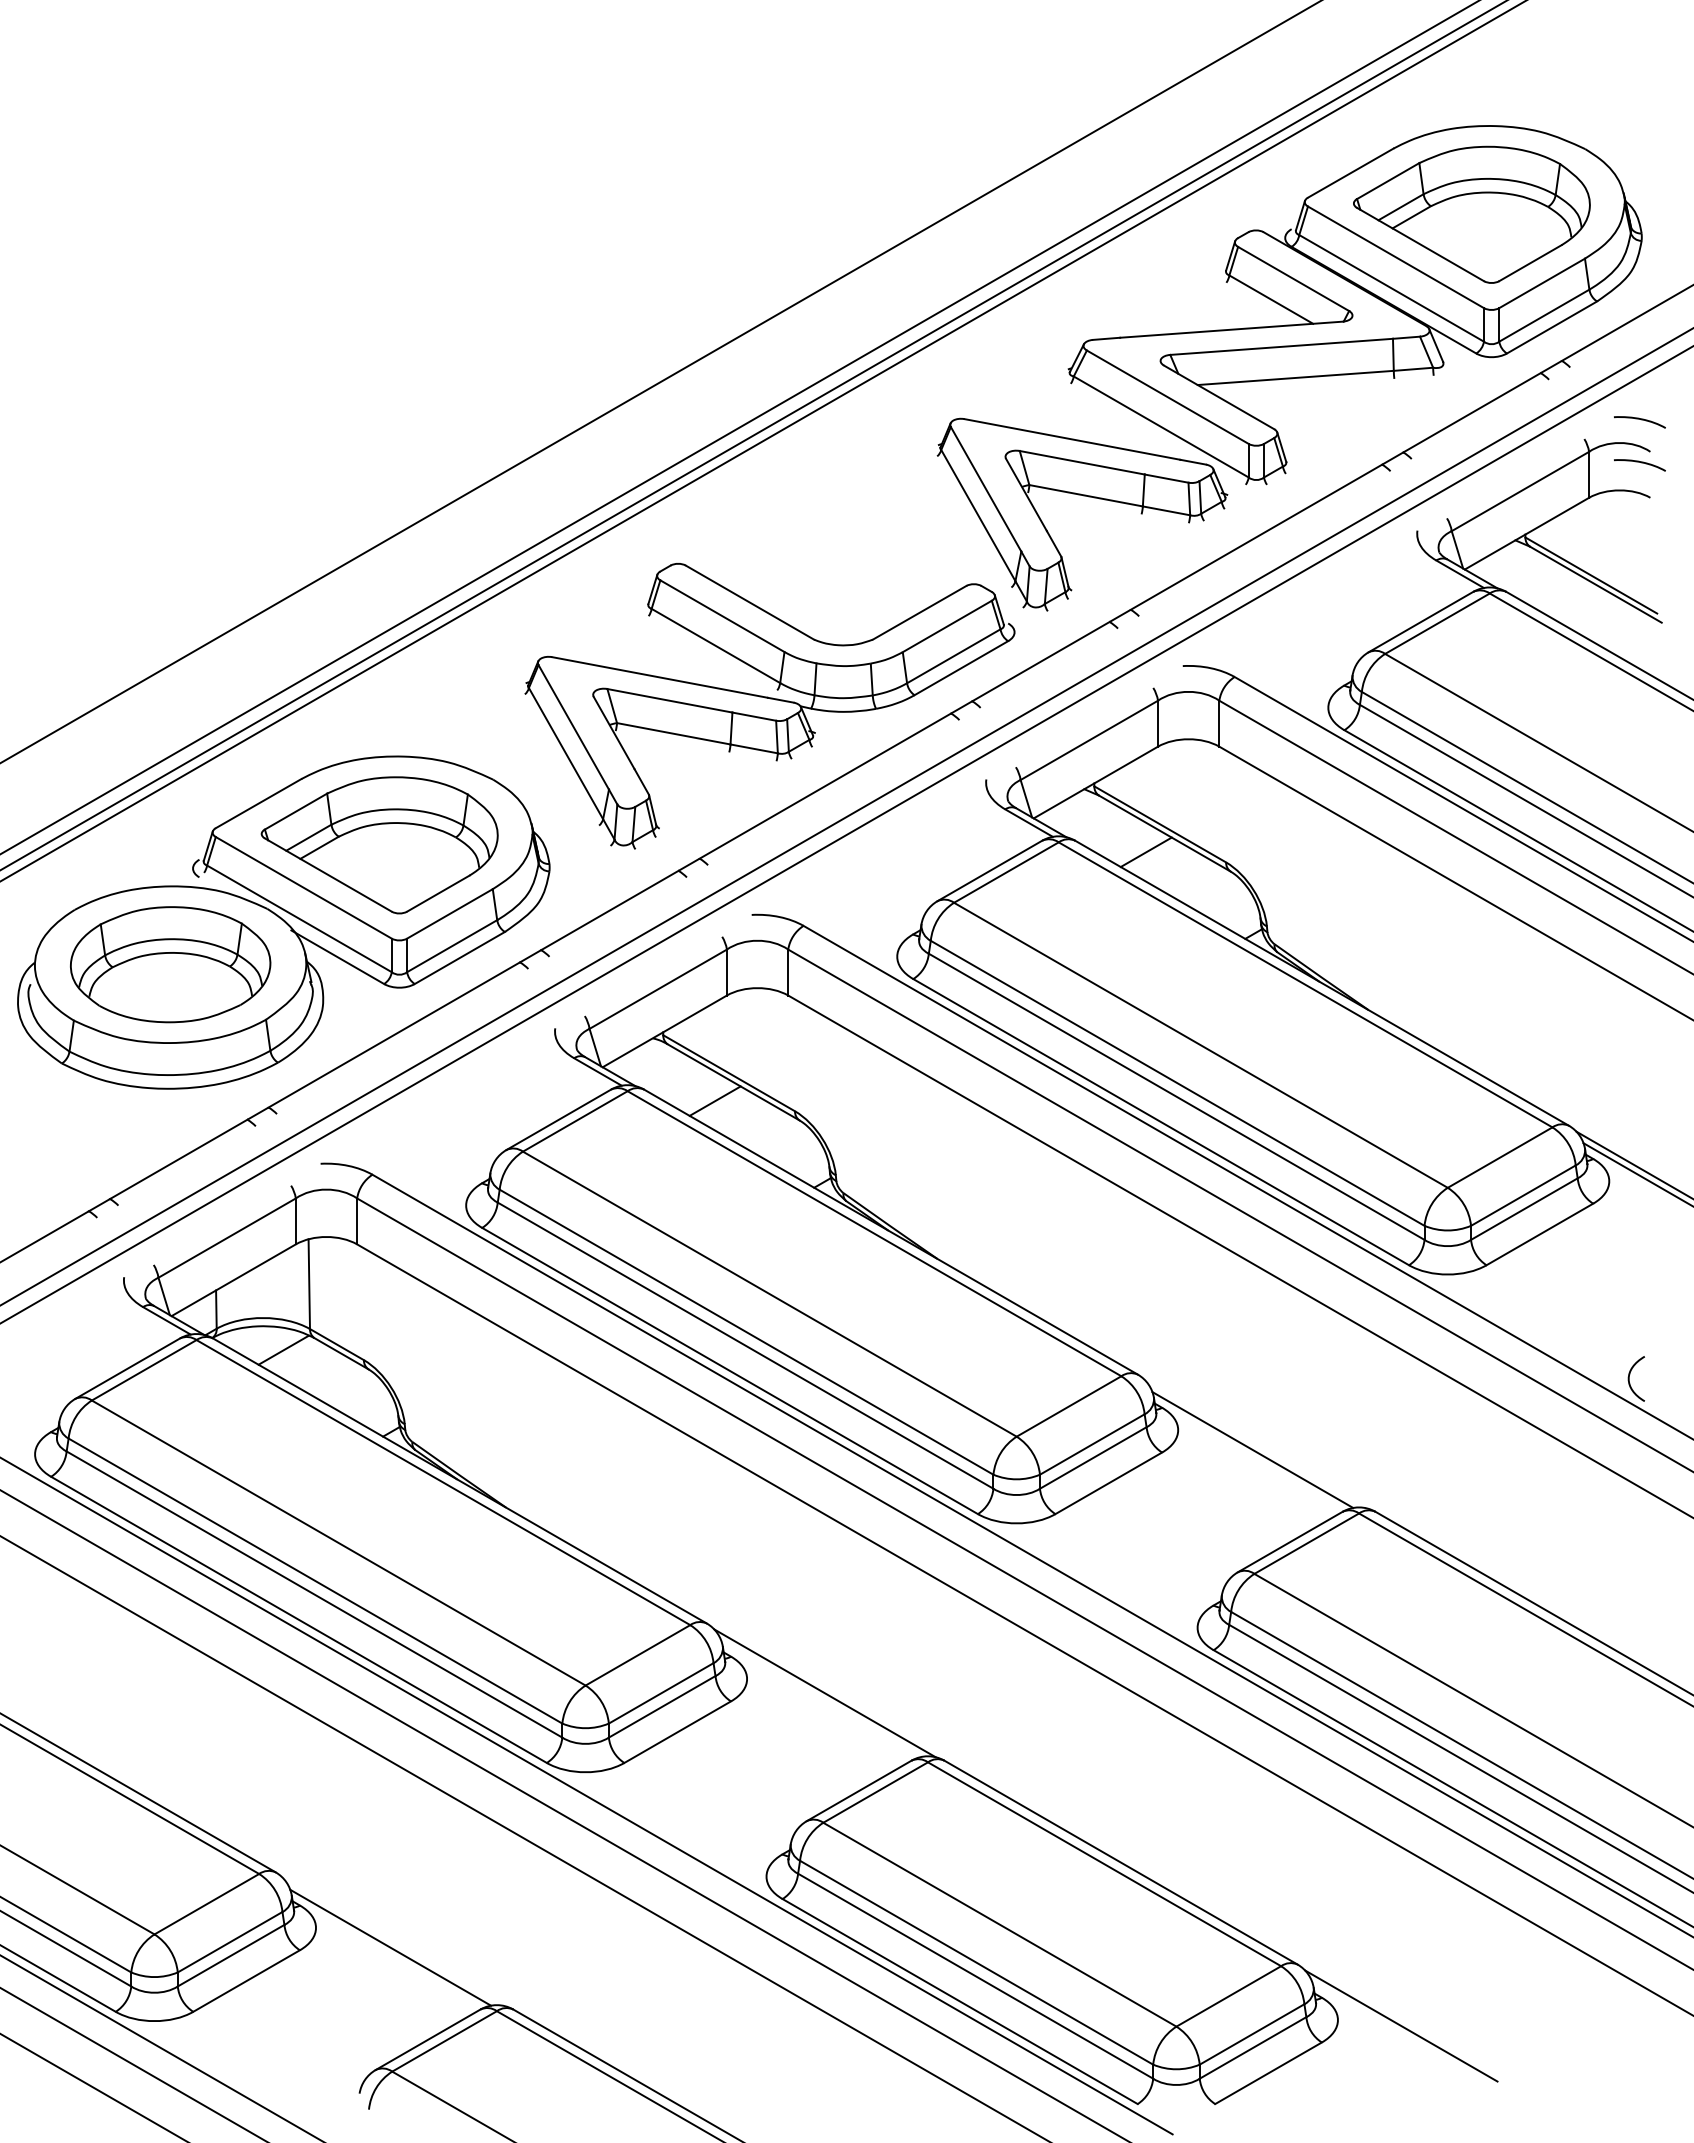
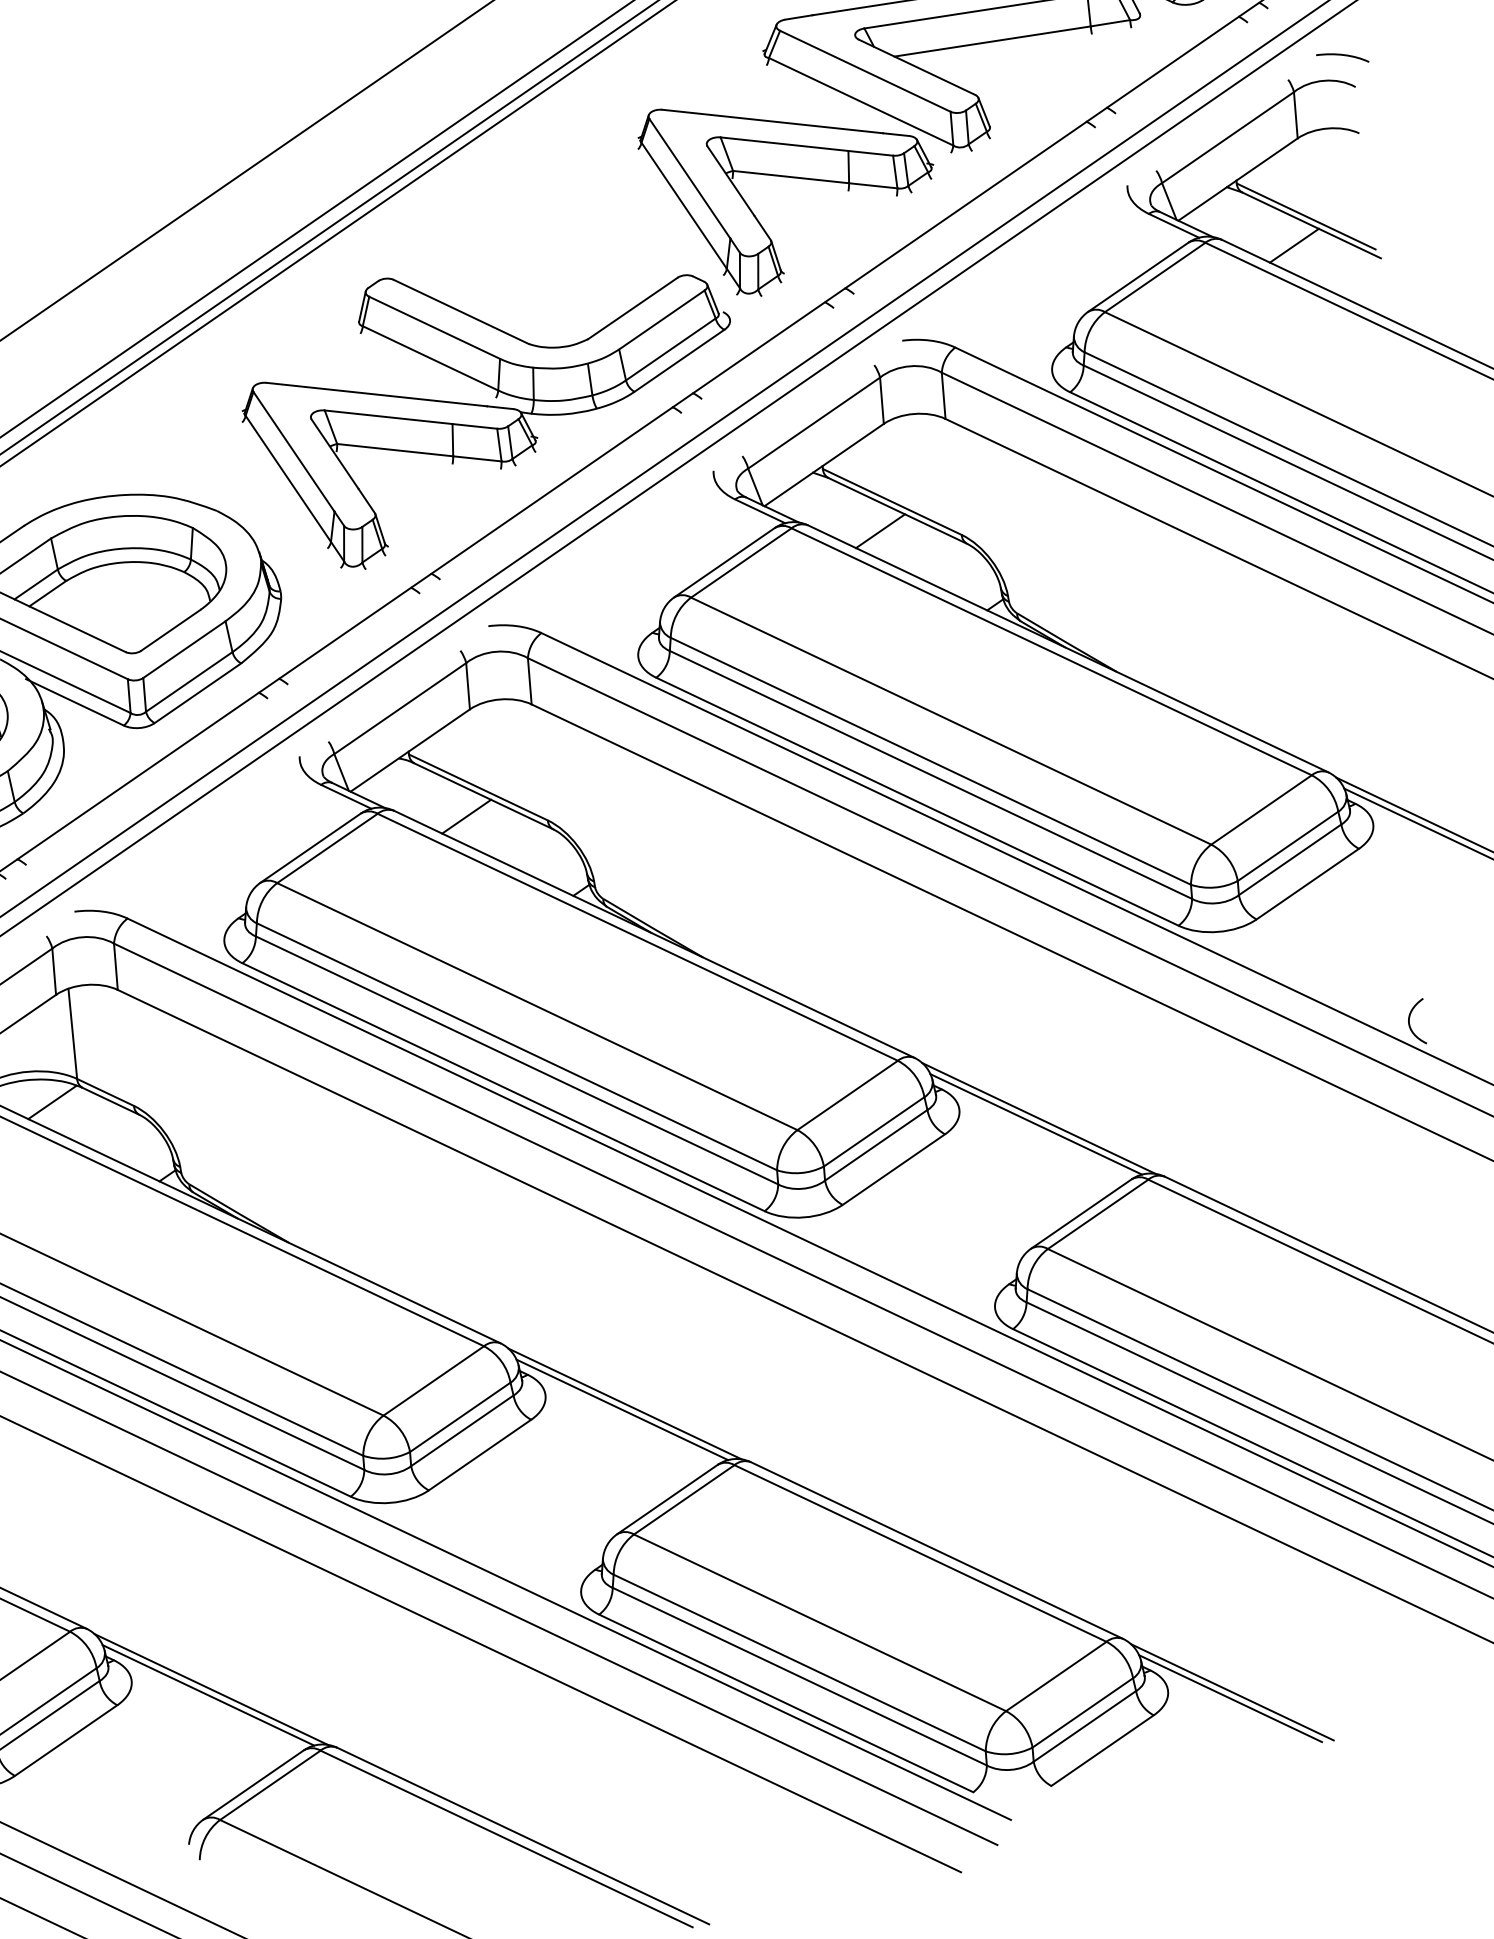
curve: (1641, 463) -> (1347, 99), removed
line: (1576, 603) -> (1293, 245), added
line: (1255, 1444) -> (1038, 1118), added
line: (821, 1698) -> (622, 1409), added
line: (393, 1942) -> (210, 1689), added
line: (1398, 2032) -> (1230, 1699), added

